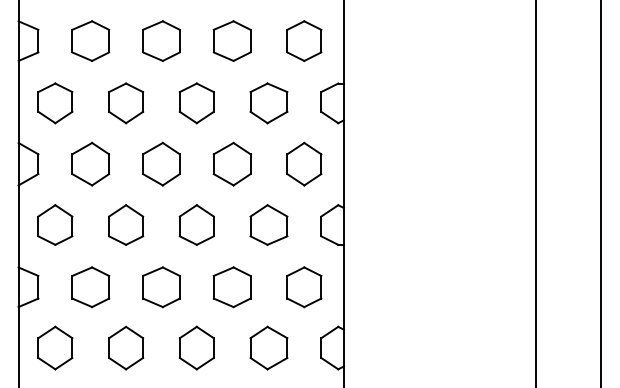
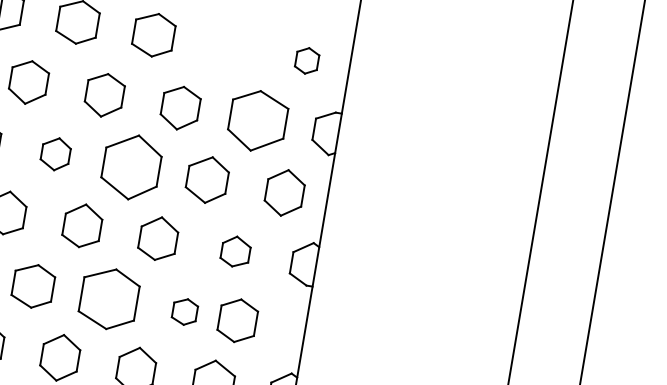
part: (231, 40) -> (229, 47), removed
part: (304, 40) -> (307, 60), size x0.6
part: (268, 103) -> (257, 121), size x1.4
part: (90, 163) -> (55, 153), size x0.7
part: (161, 163) -> (131, 166), size x1.4
part: (268, 224) -> (235, 251), size x0.7
part: (161, 287) -> (109, 299), size x1.4
part: (231, 287) -> (184, 311), size x0.6
part: (304, 287) -> (237, 321), moved

